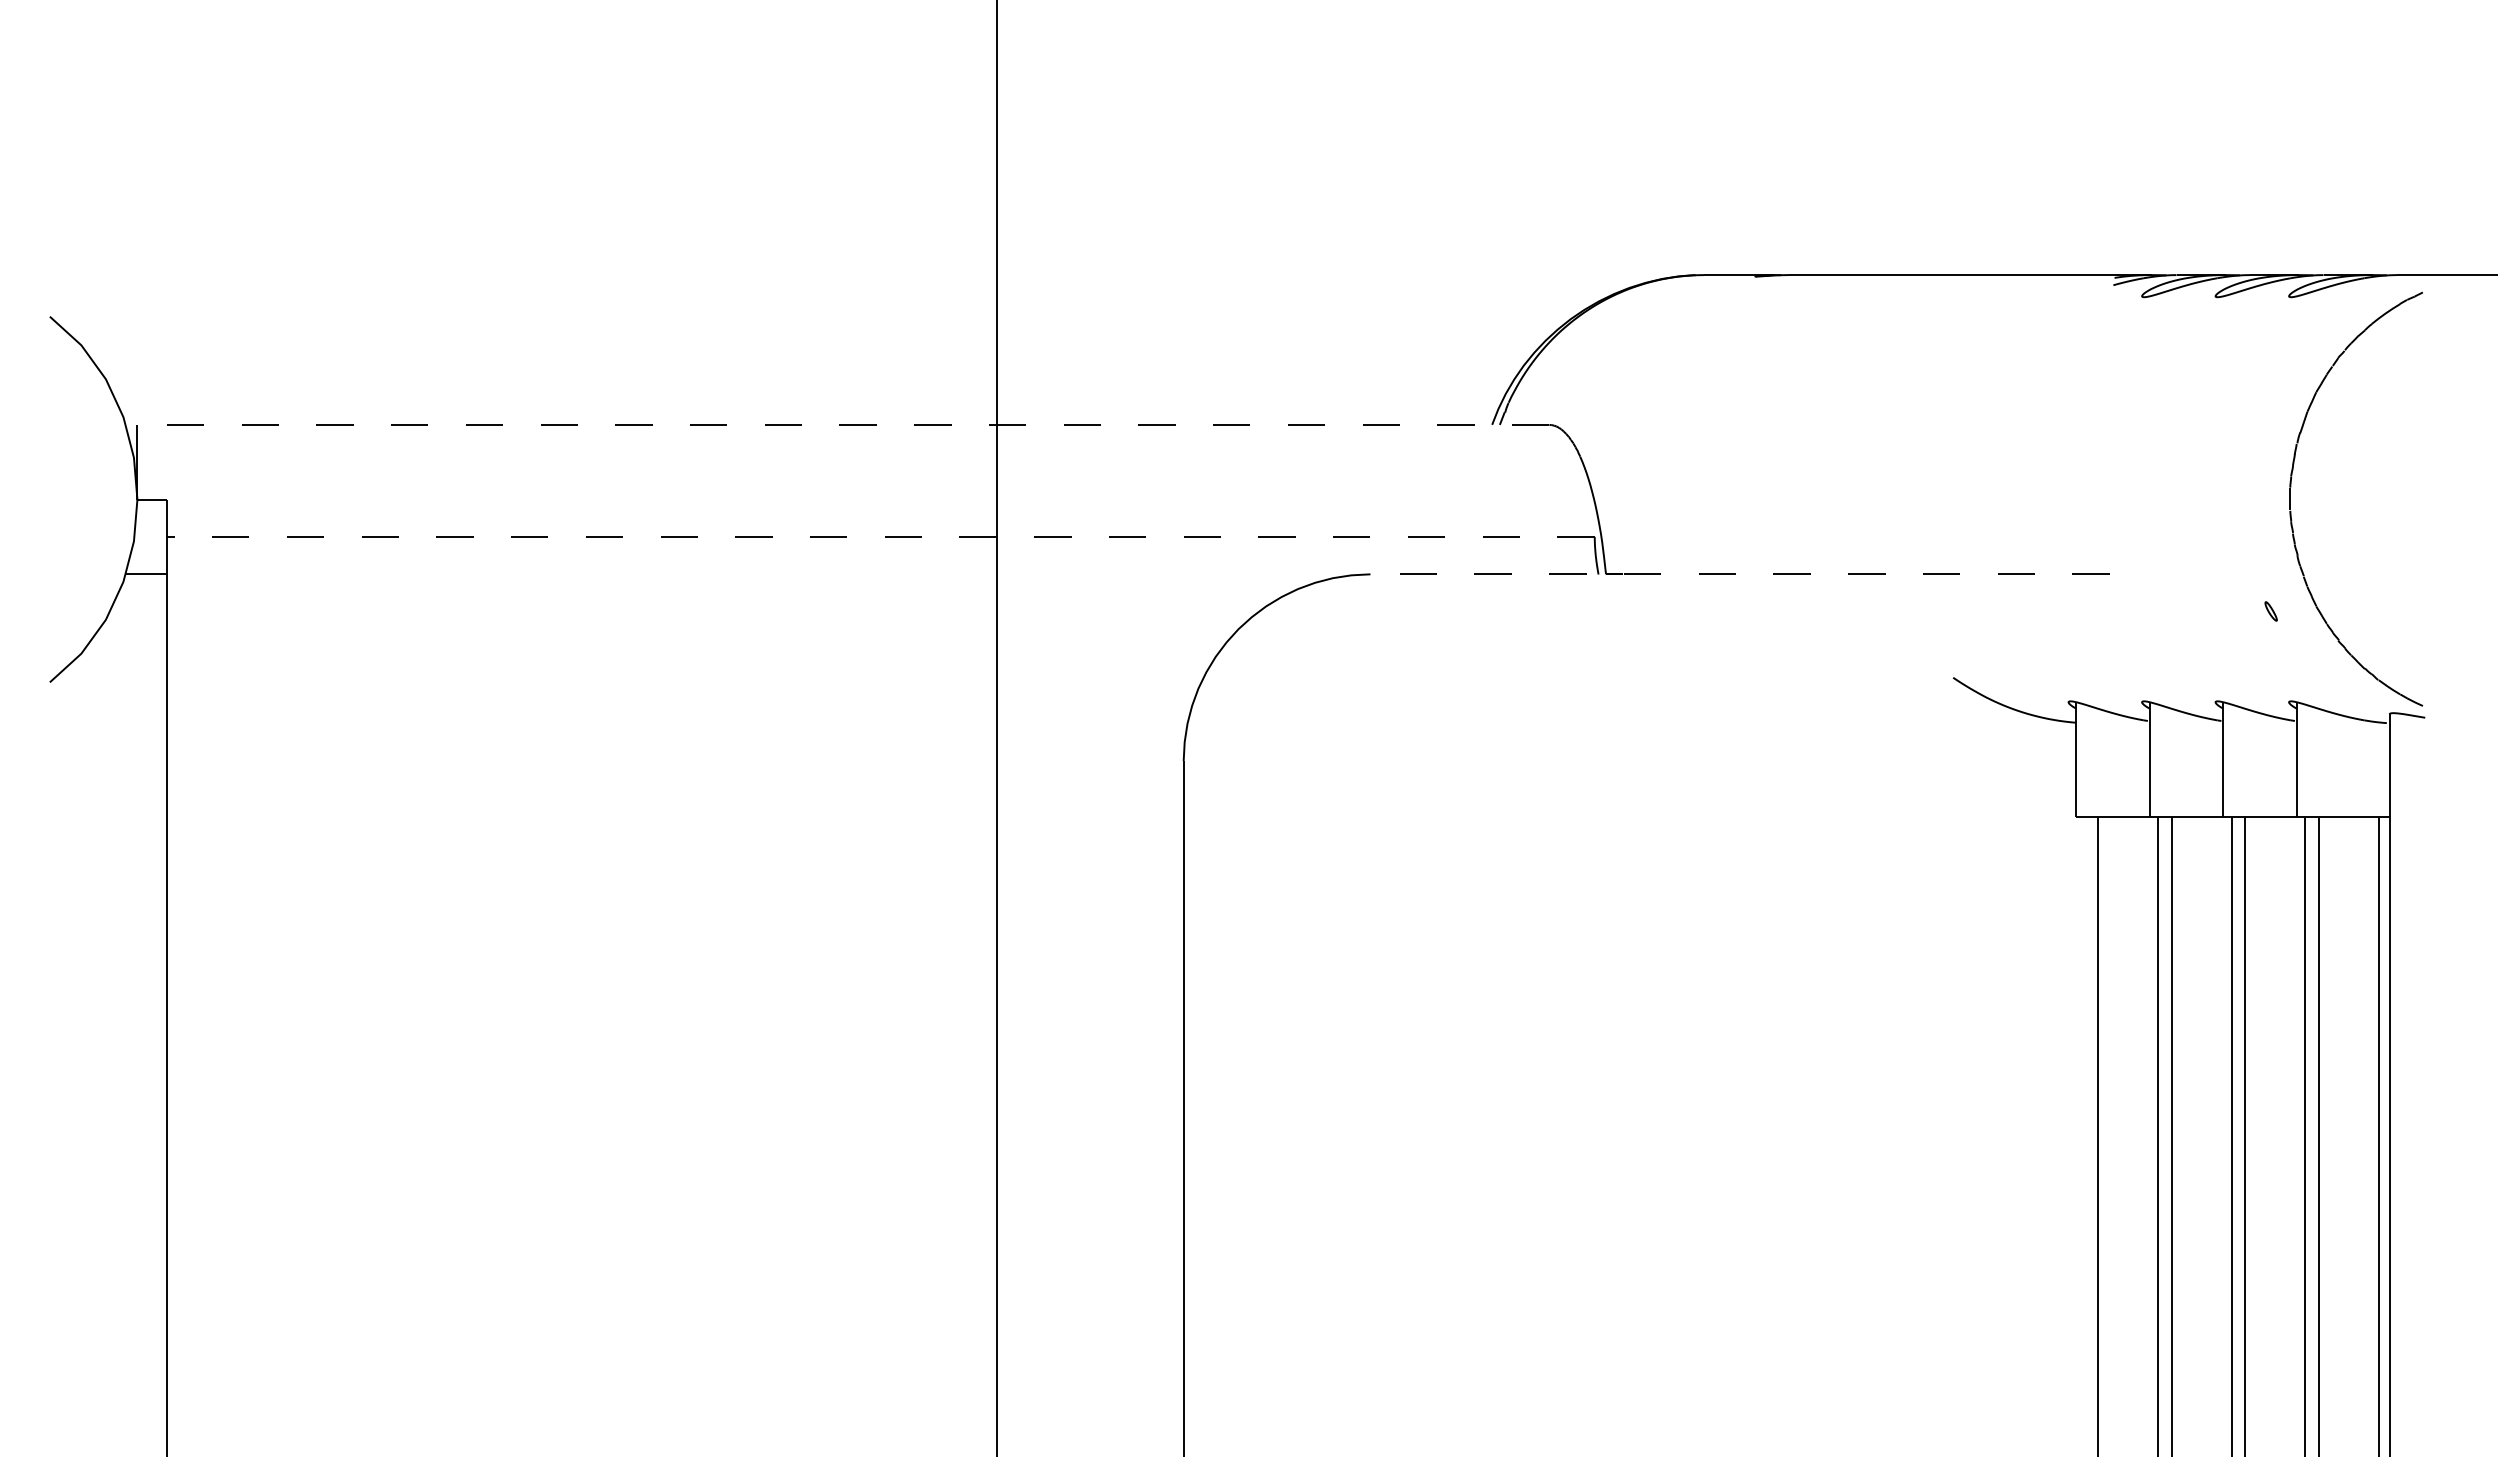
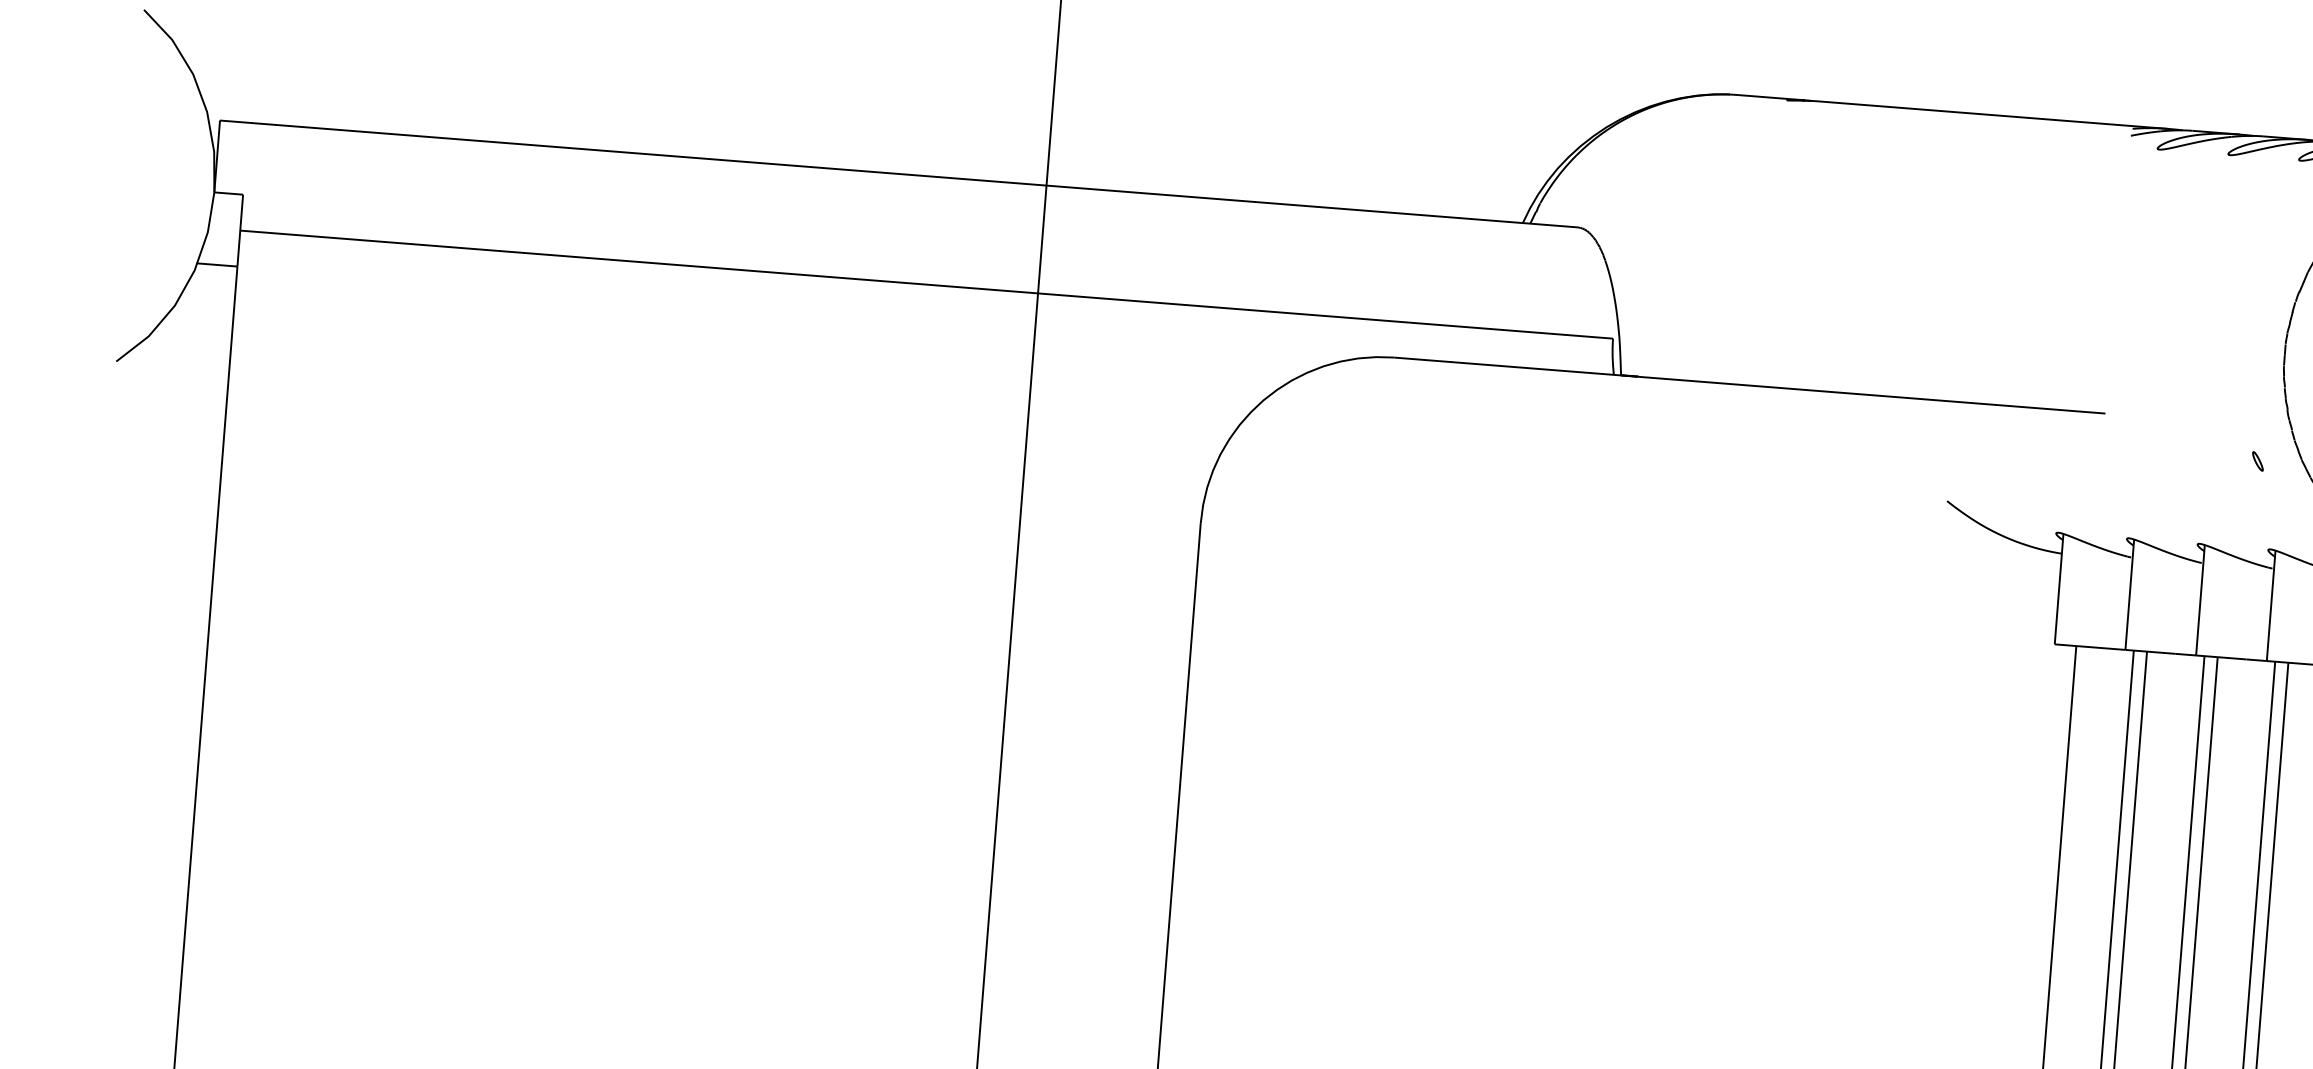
line: (843, 424) -> (899, 173), dashed -> solid
line: (881, 537) -> (927, 285), dashed -> solid
line: (1740, 574) -> (1750, 385), dashed -> solid

